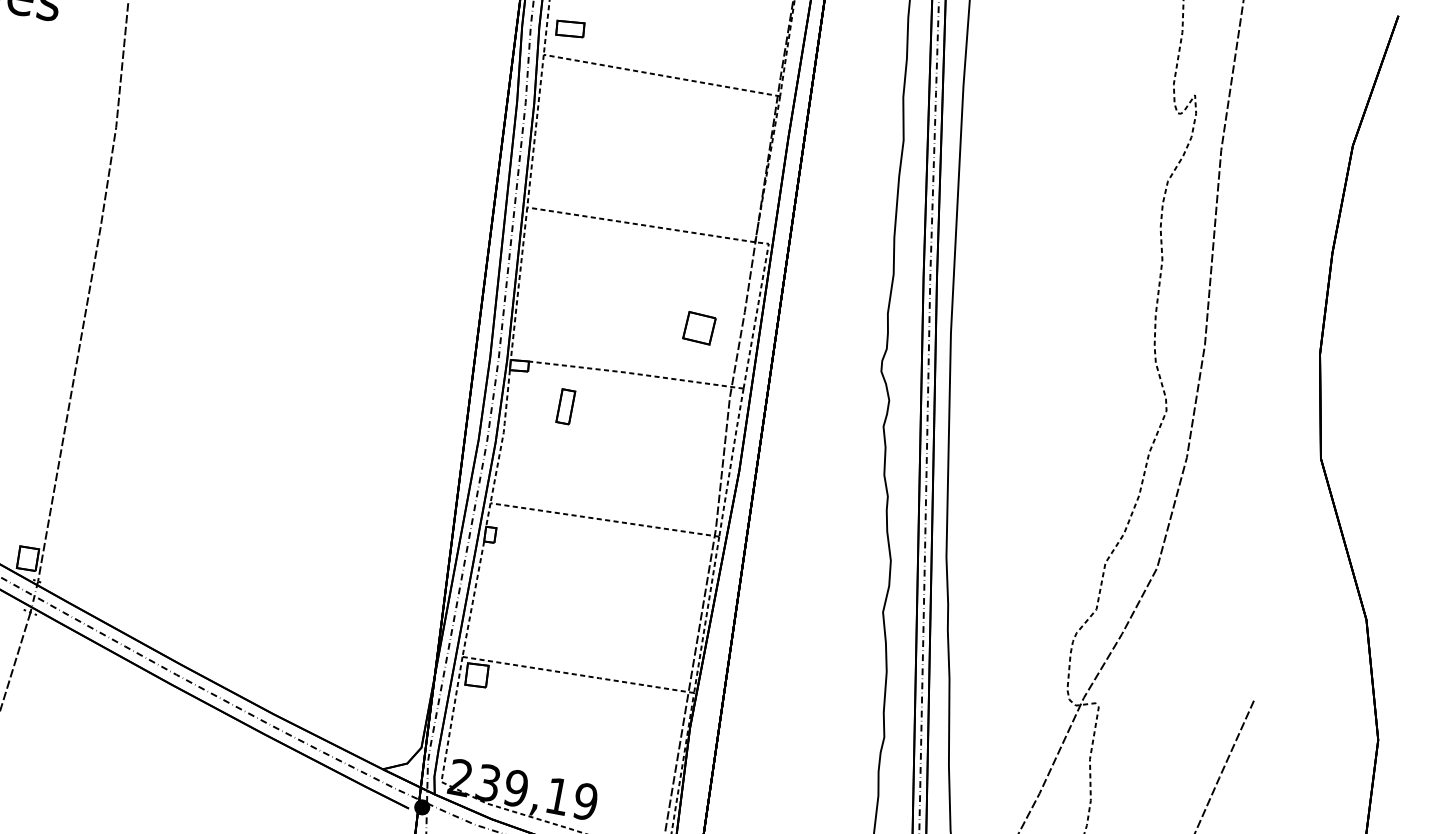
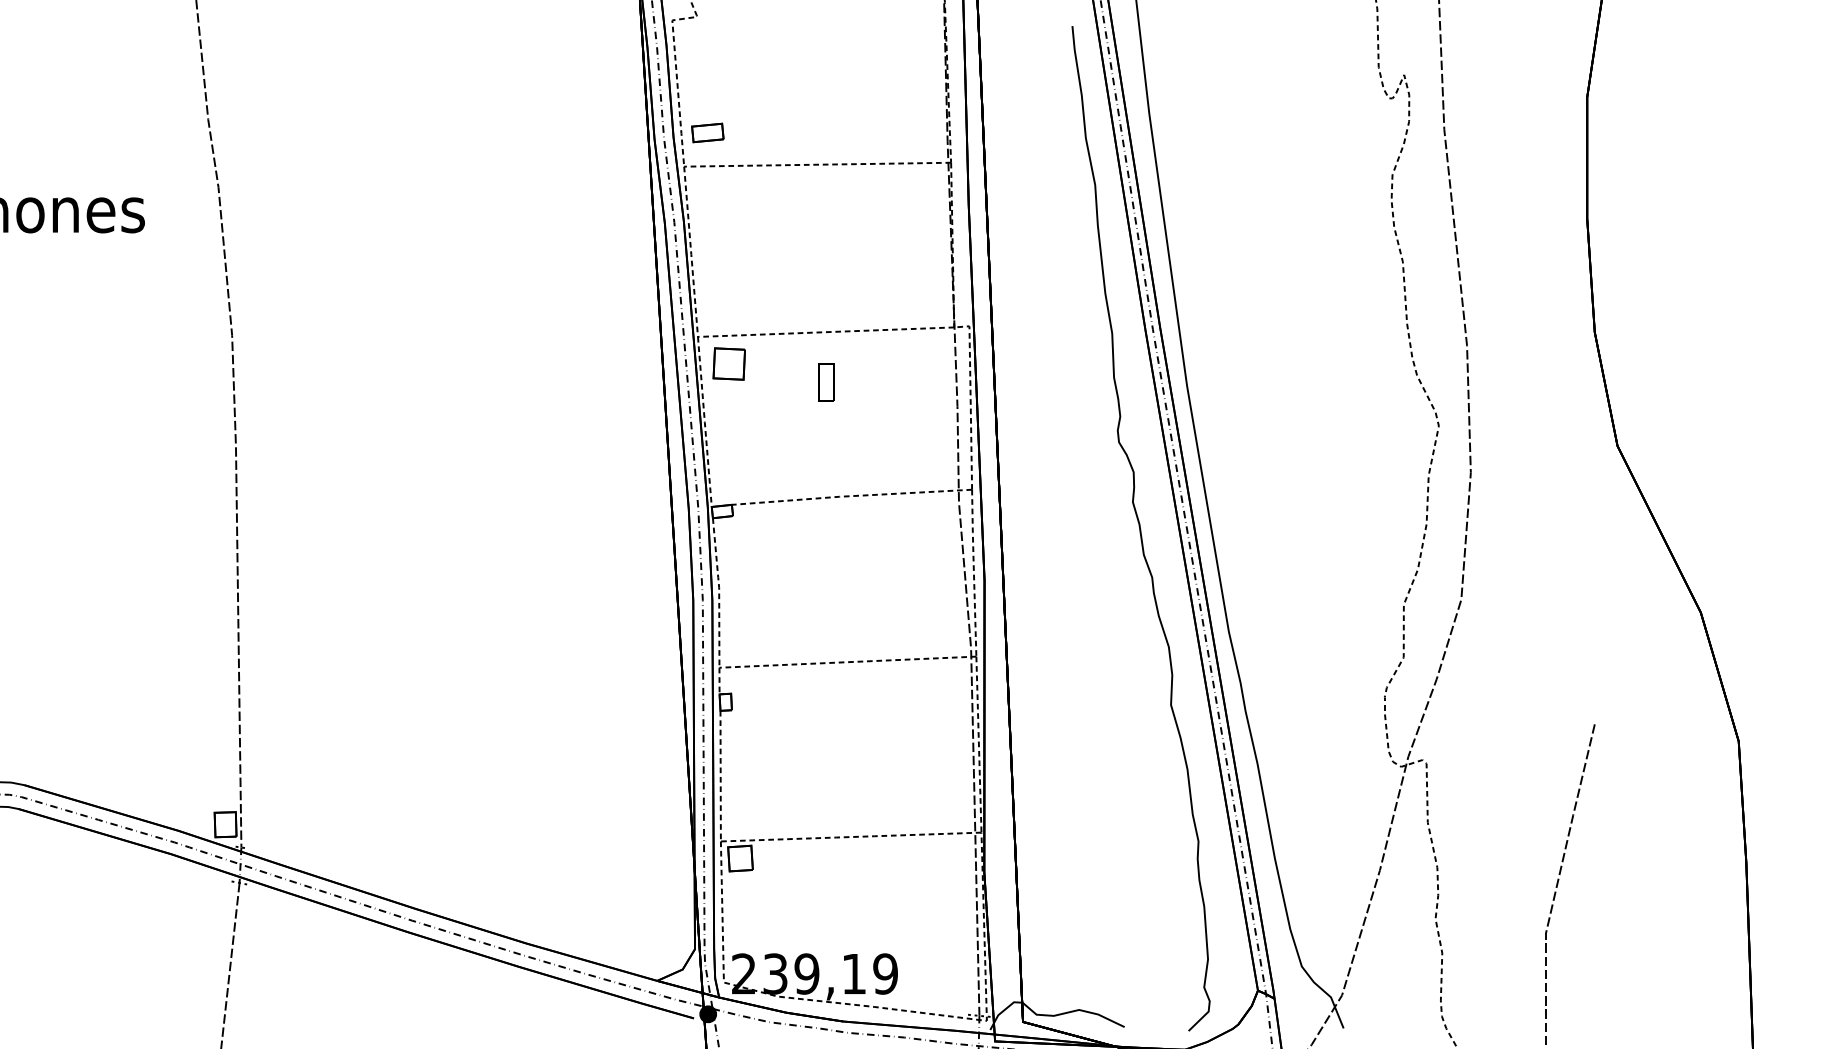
part: (698, 327) -> (728, 363), moved
part: (565, 406) -> (826, 382), moved

